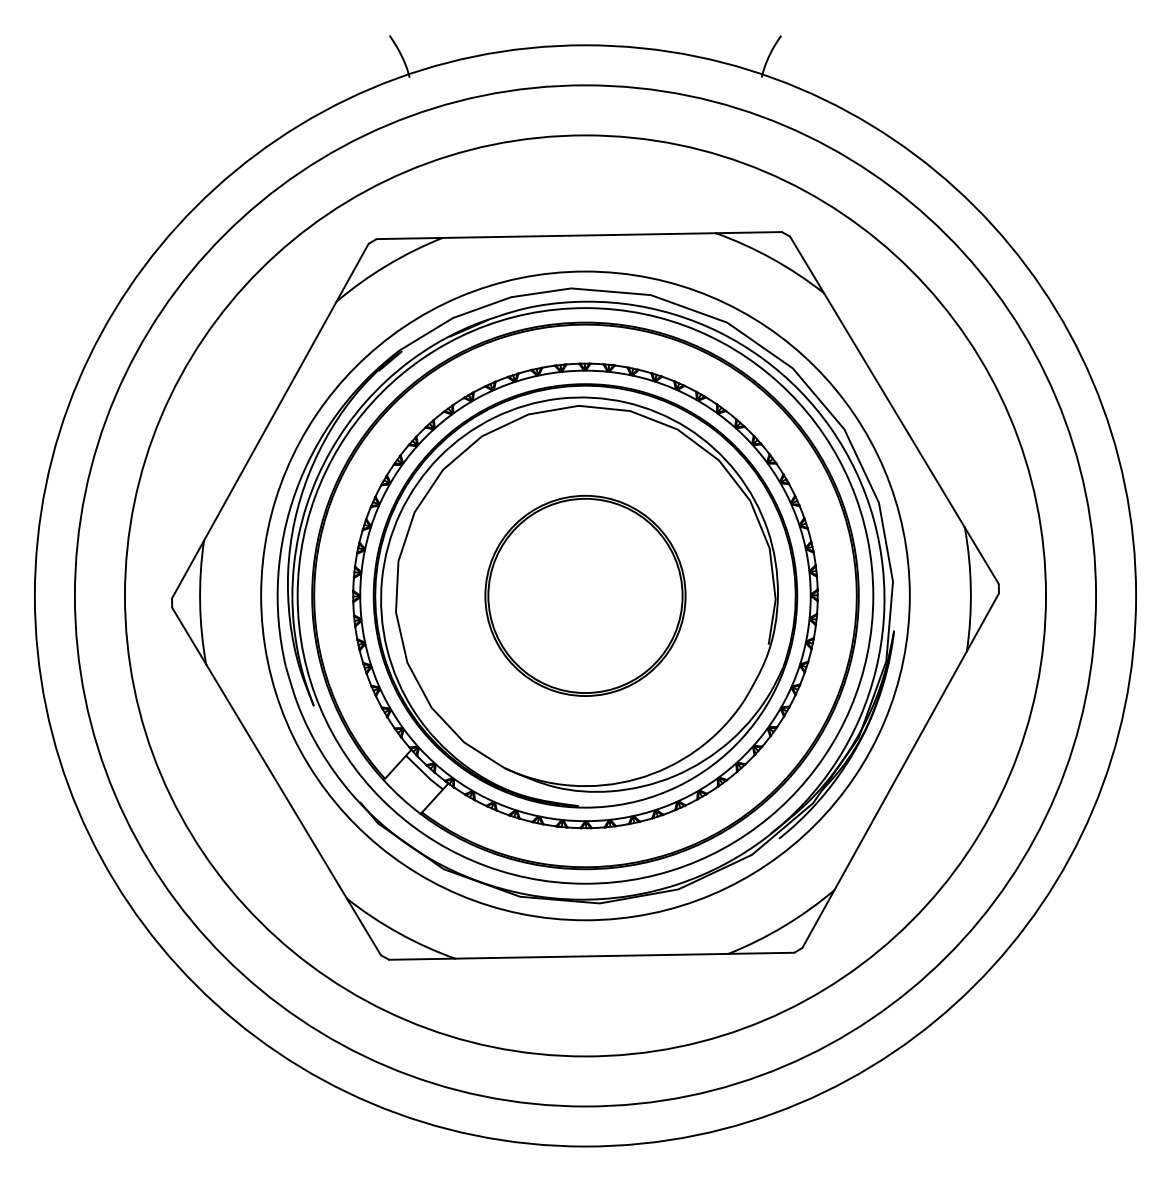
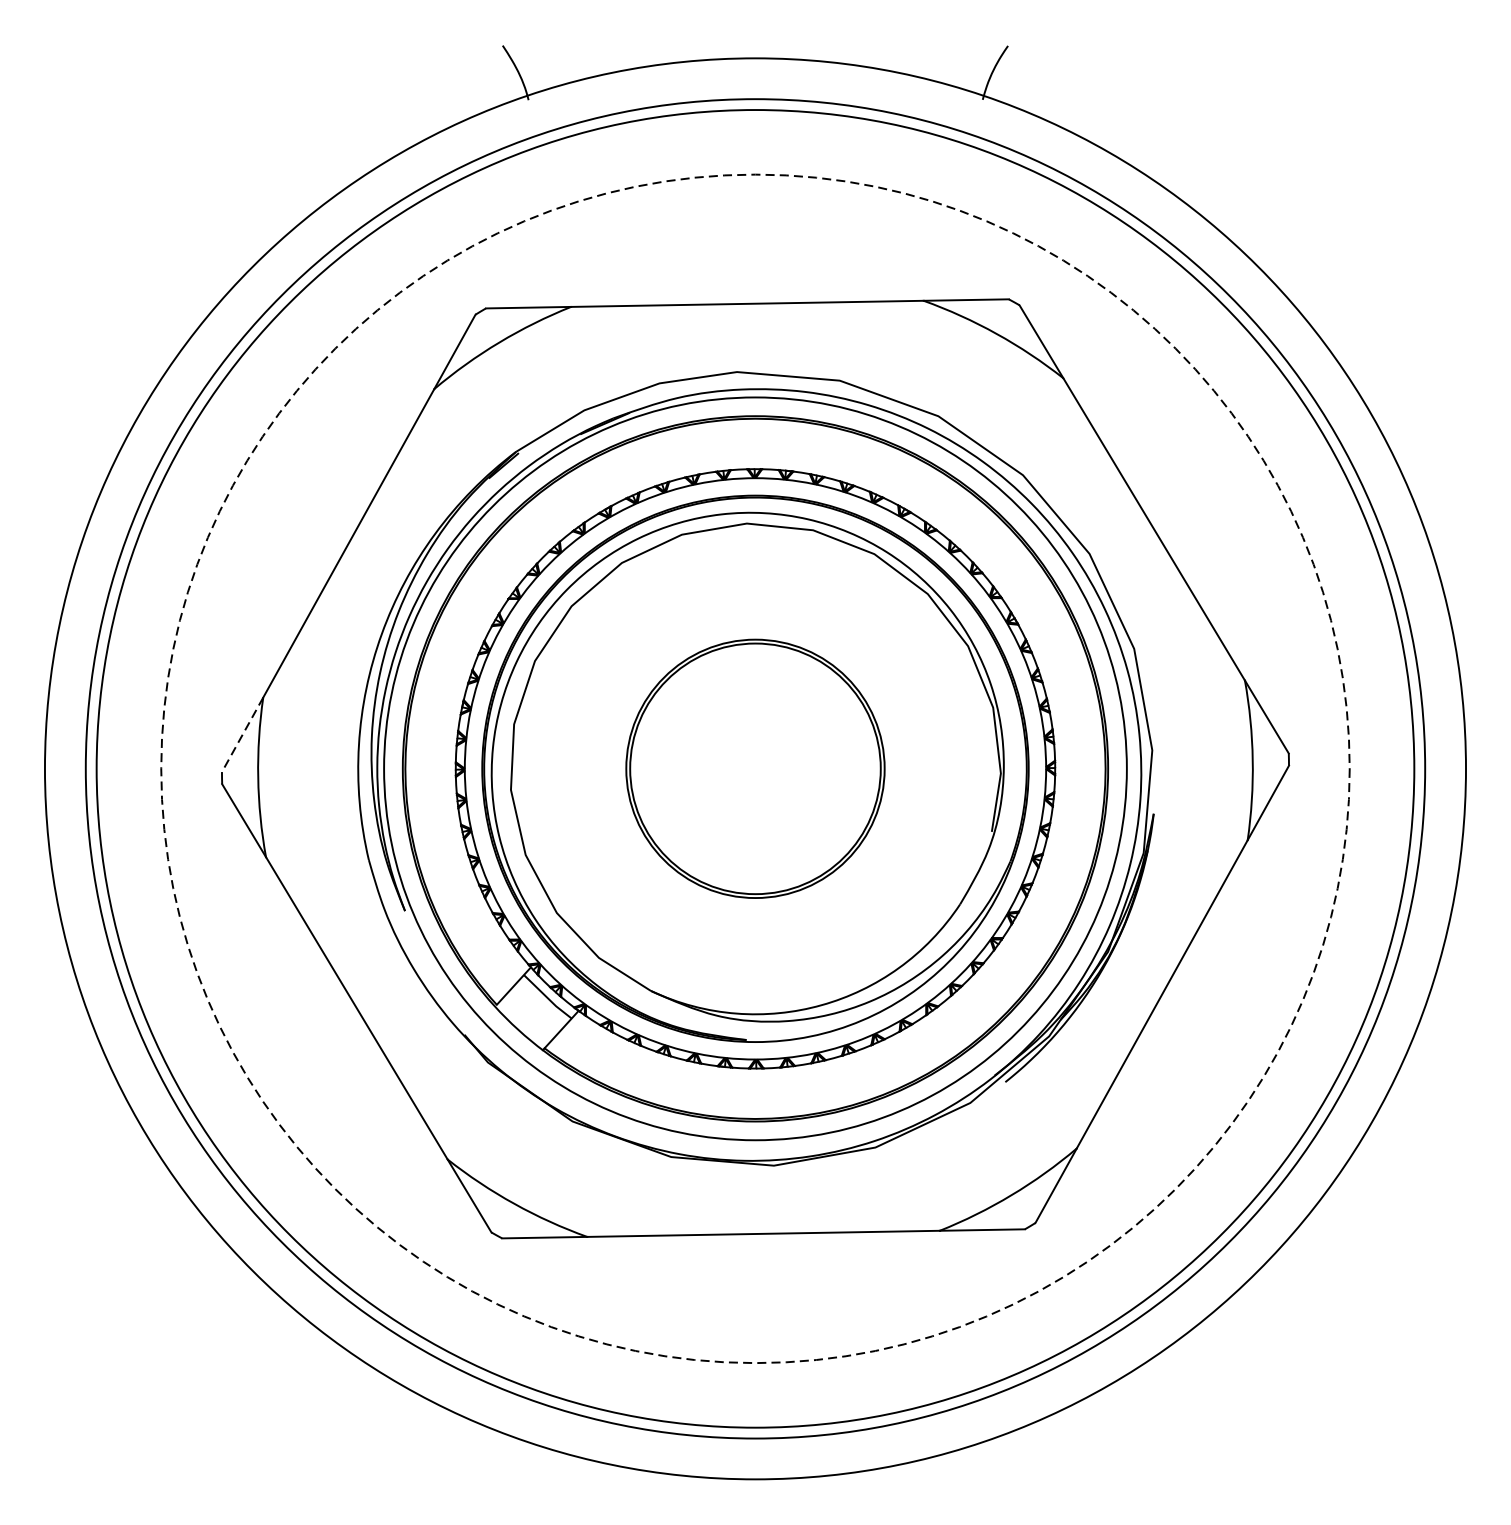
line: (188, 569) -> (243, 734), solid -> dashed
circle: (585, 595) -> (755, 768), size x1.6
circle: (585, 595) -> (755, 768), solid -> dashed

